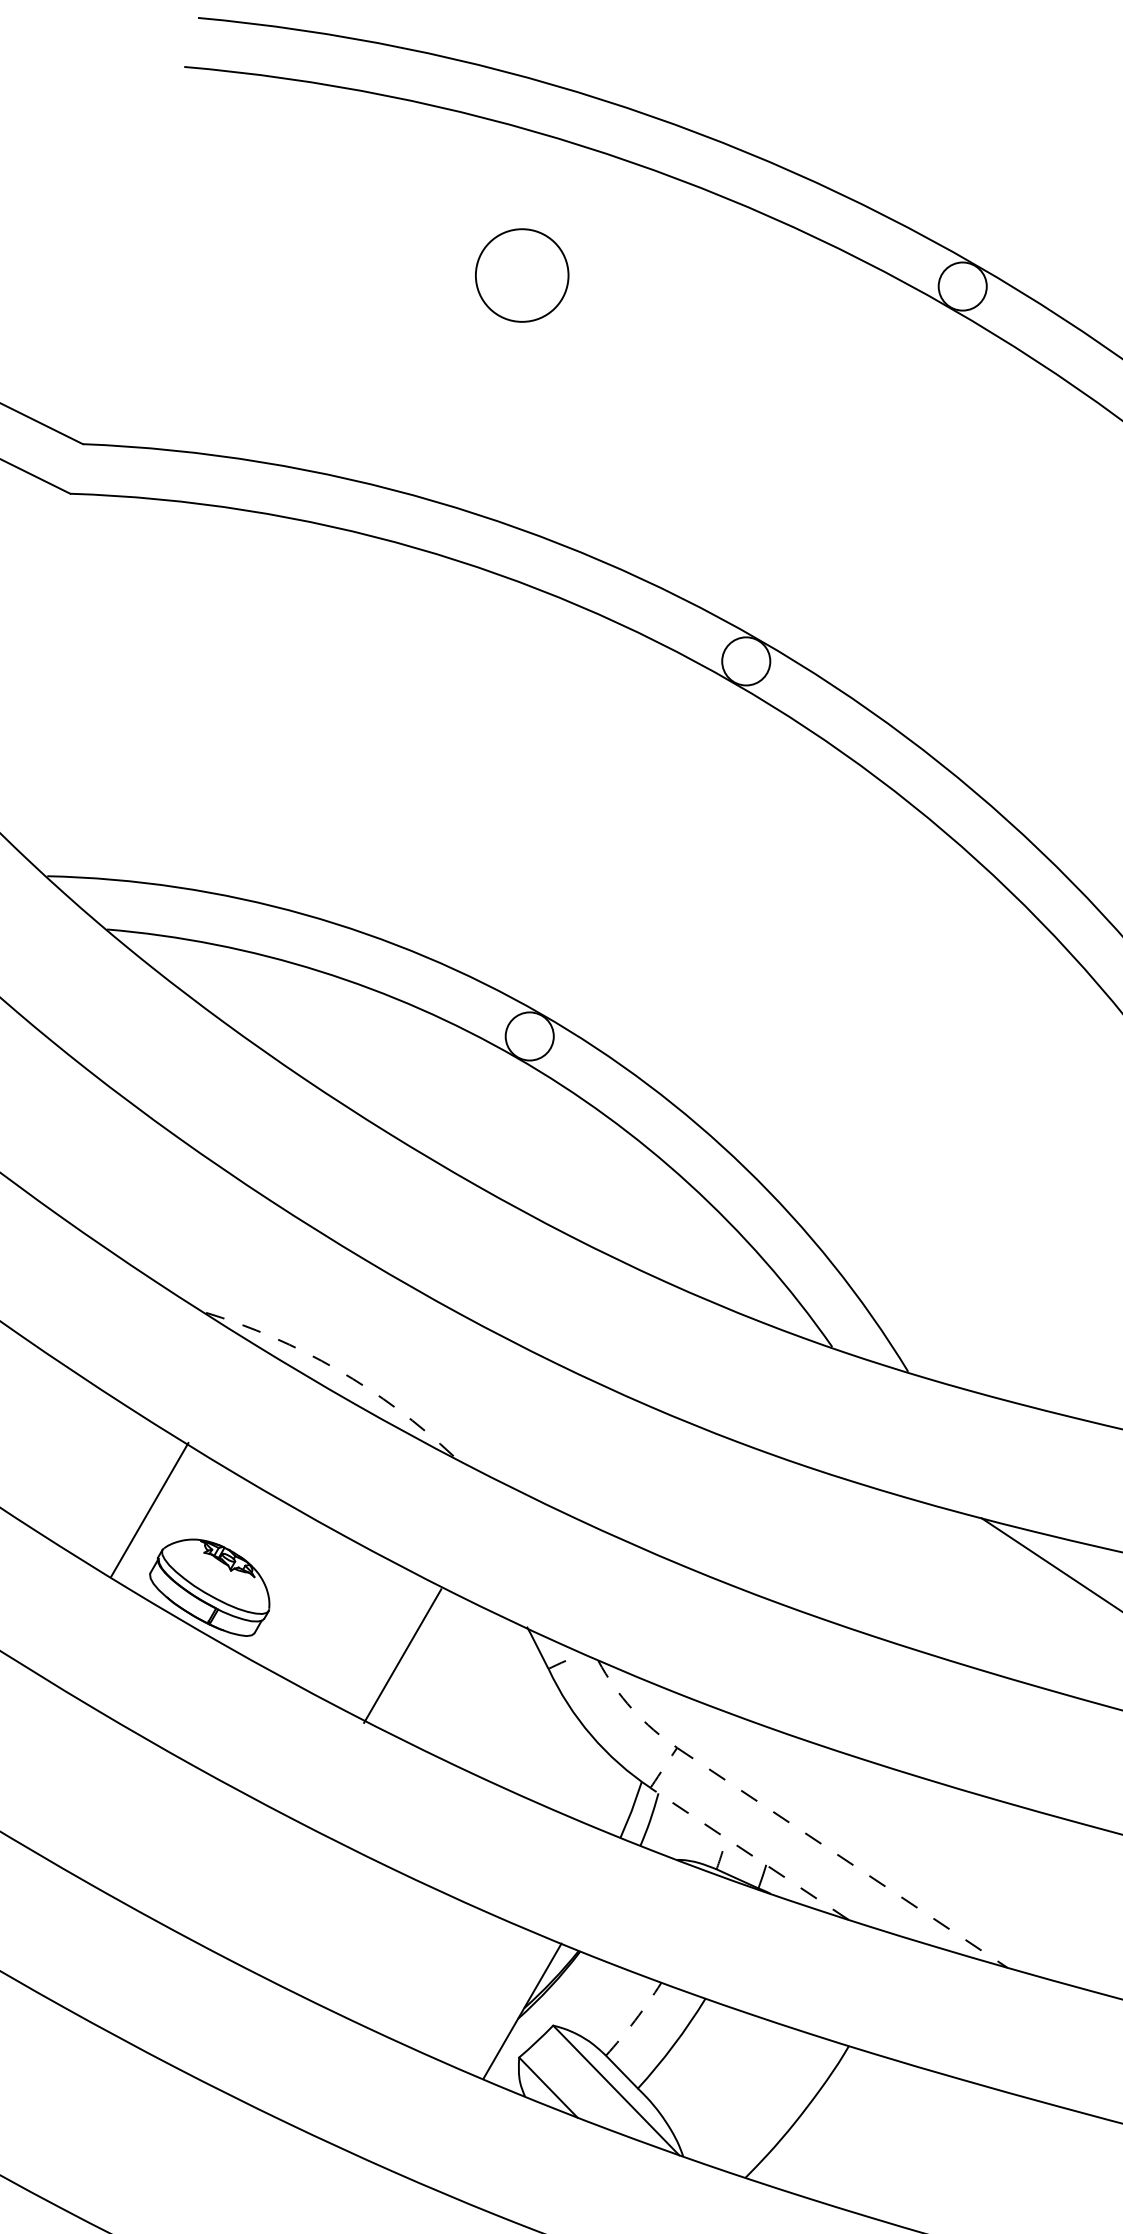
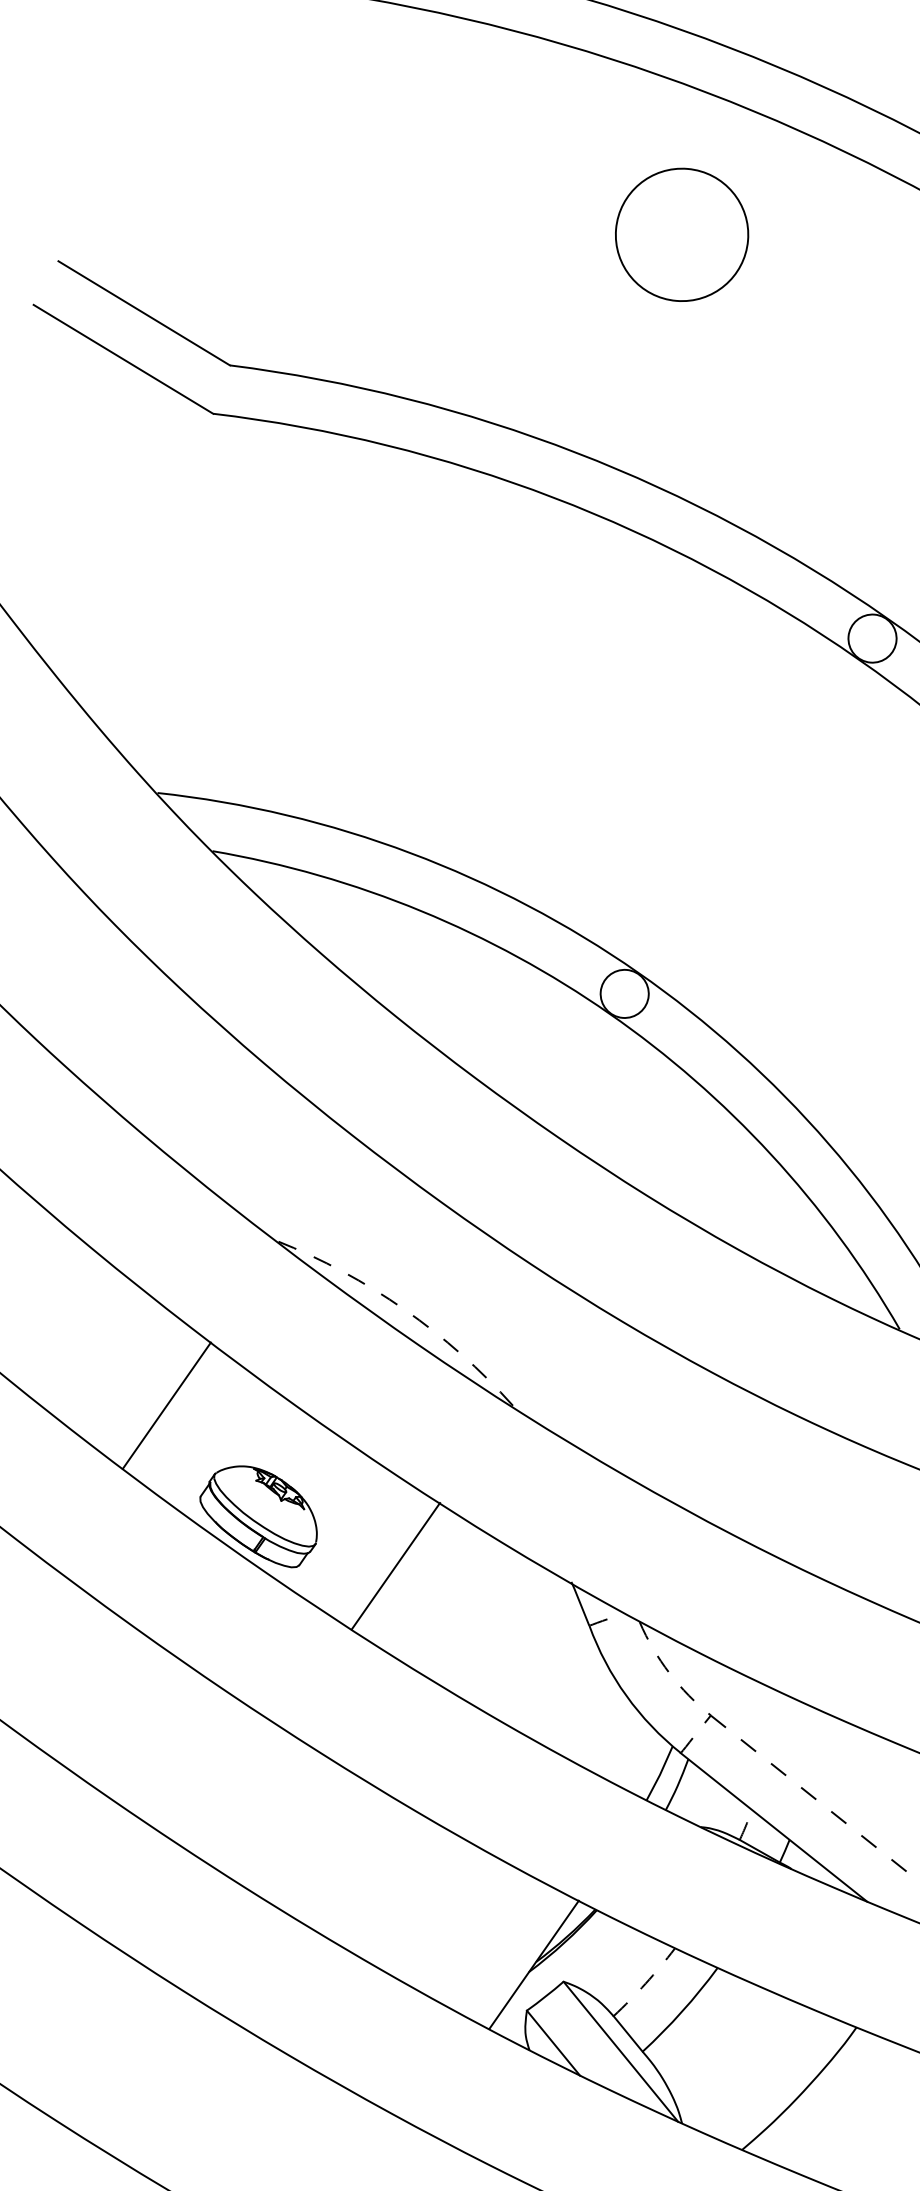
circle: (522, 275) -> (682, 234), size x1.43
line: (149, 1509) -> (166, 1405), moved
line: (402, 1655) -> (395, 1565), moved
line: (749, 1853) -> (773, 1826), dashed -> solid

